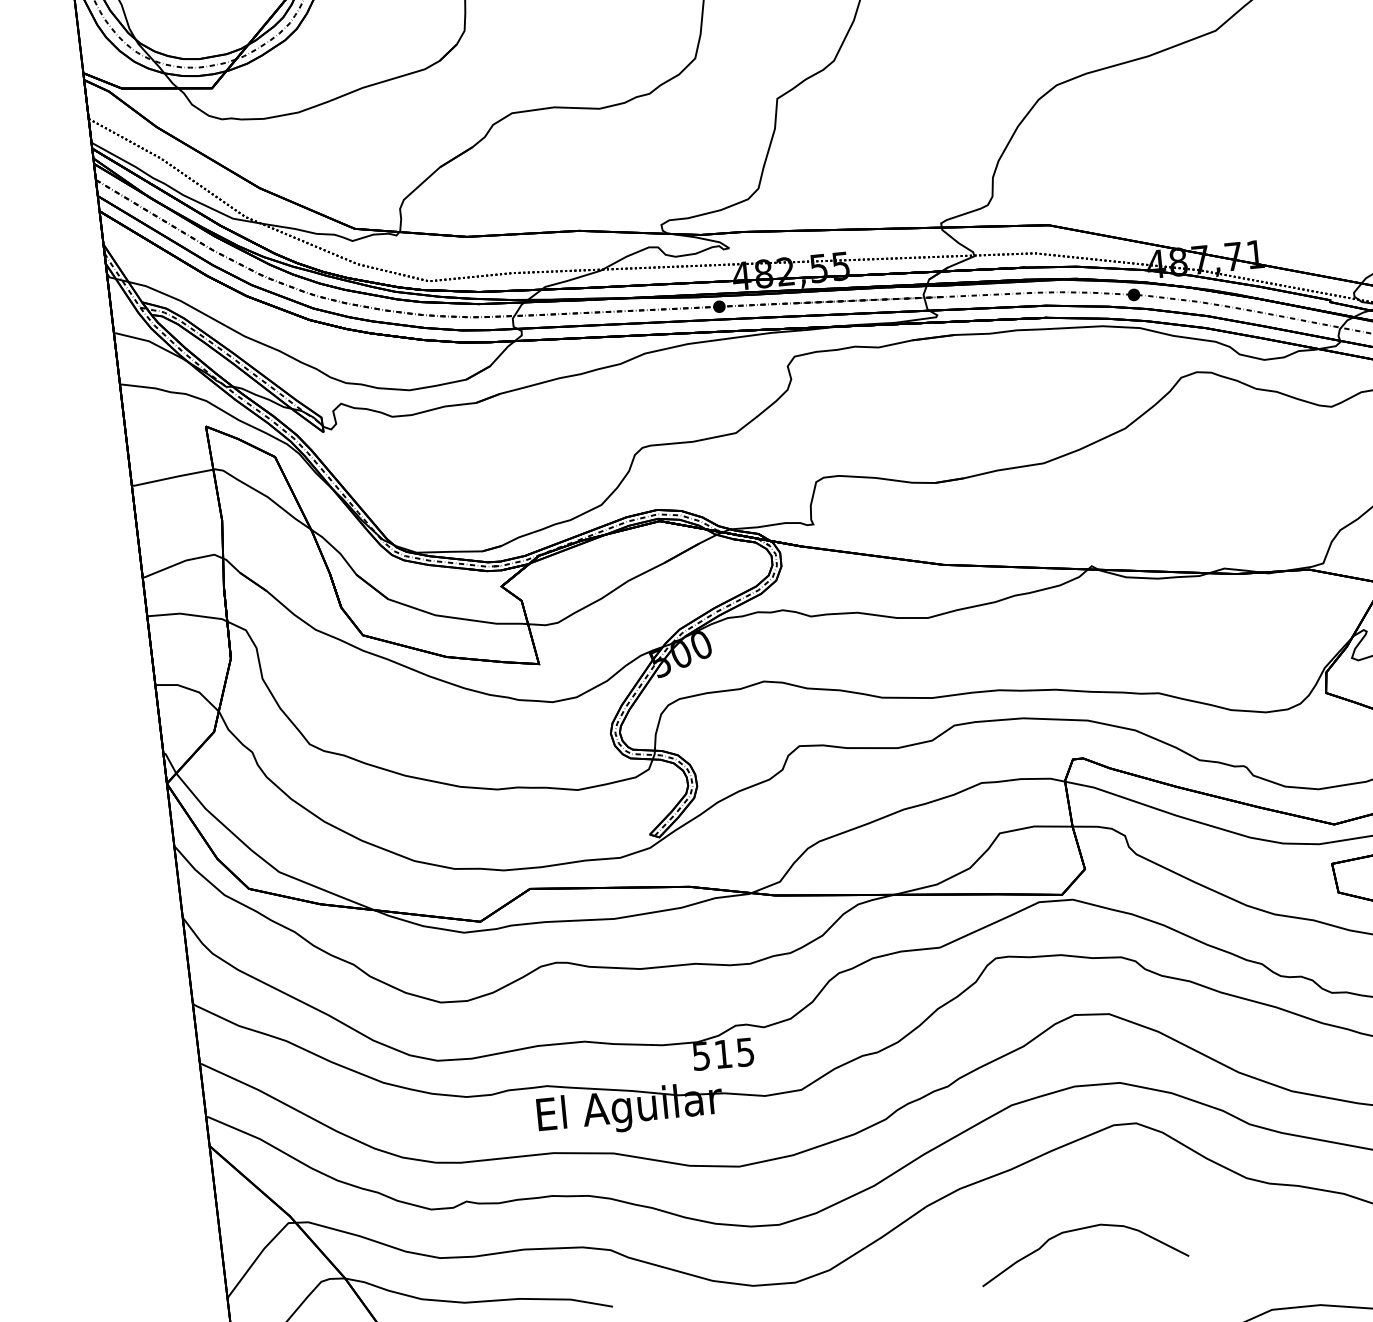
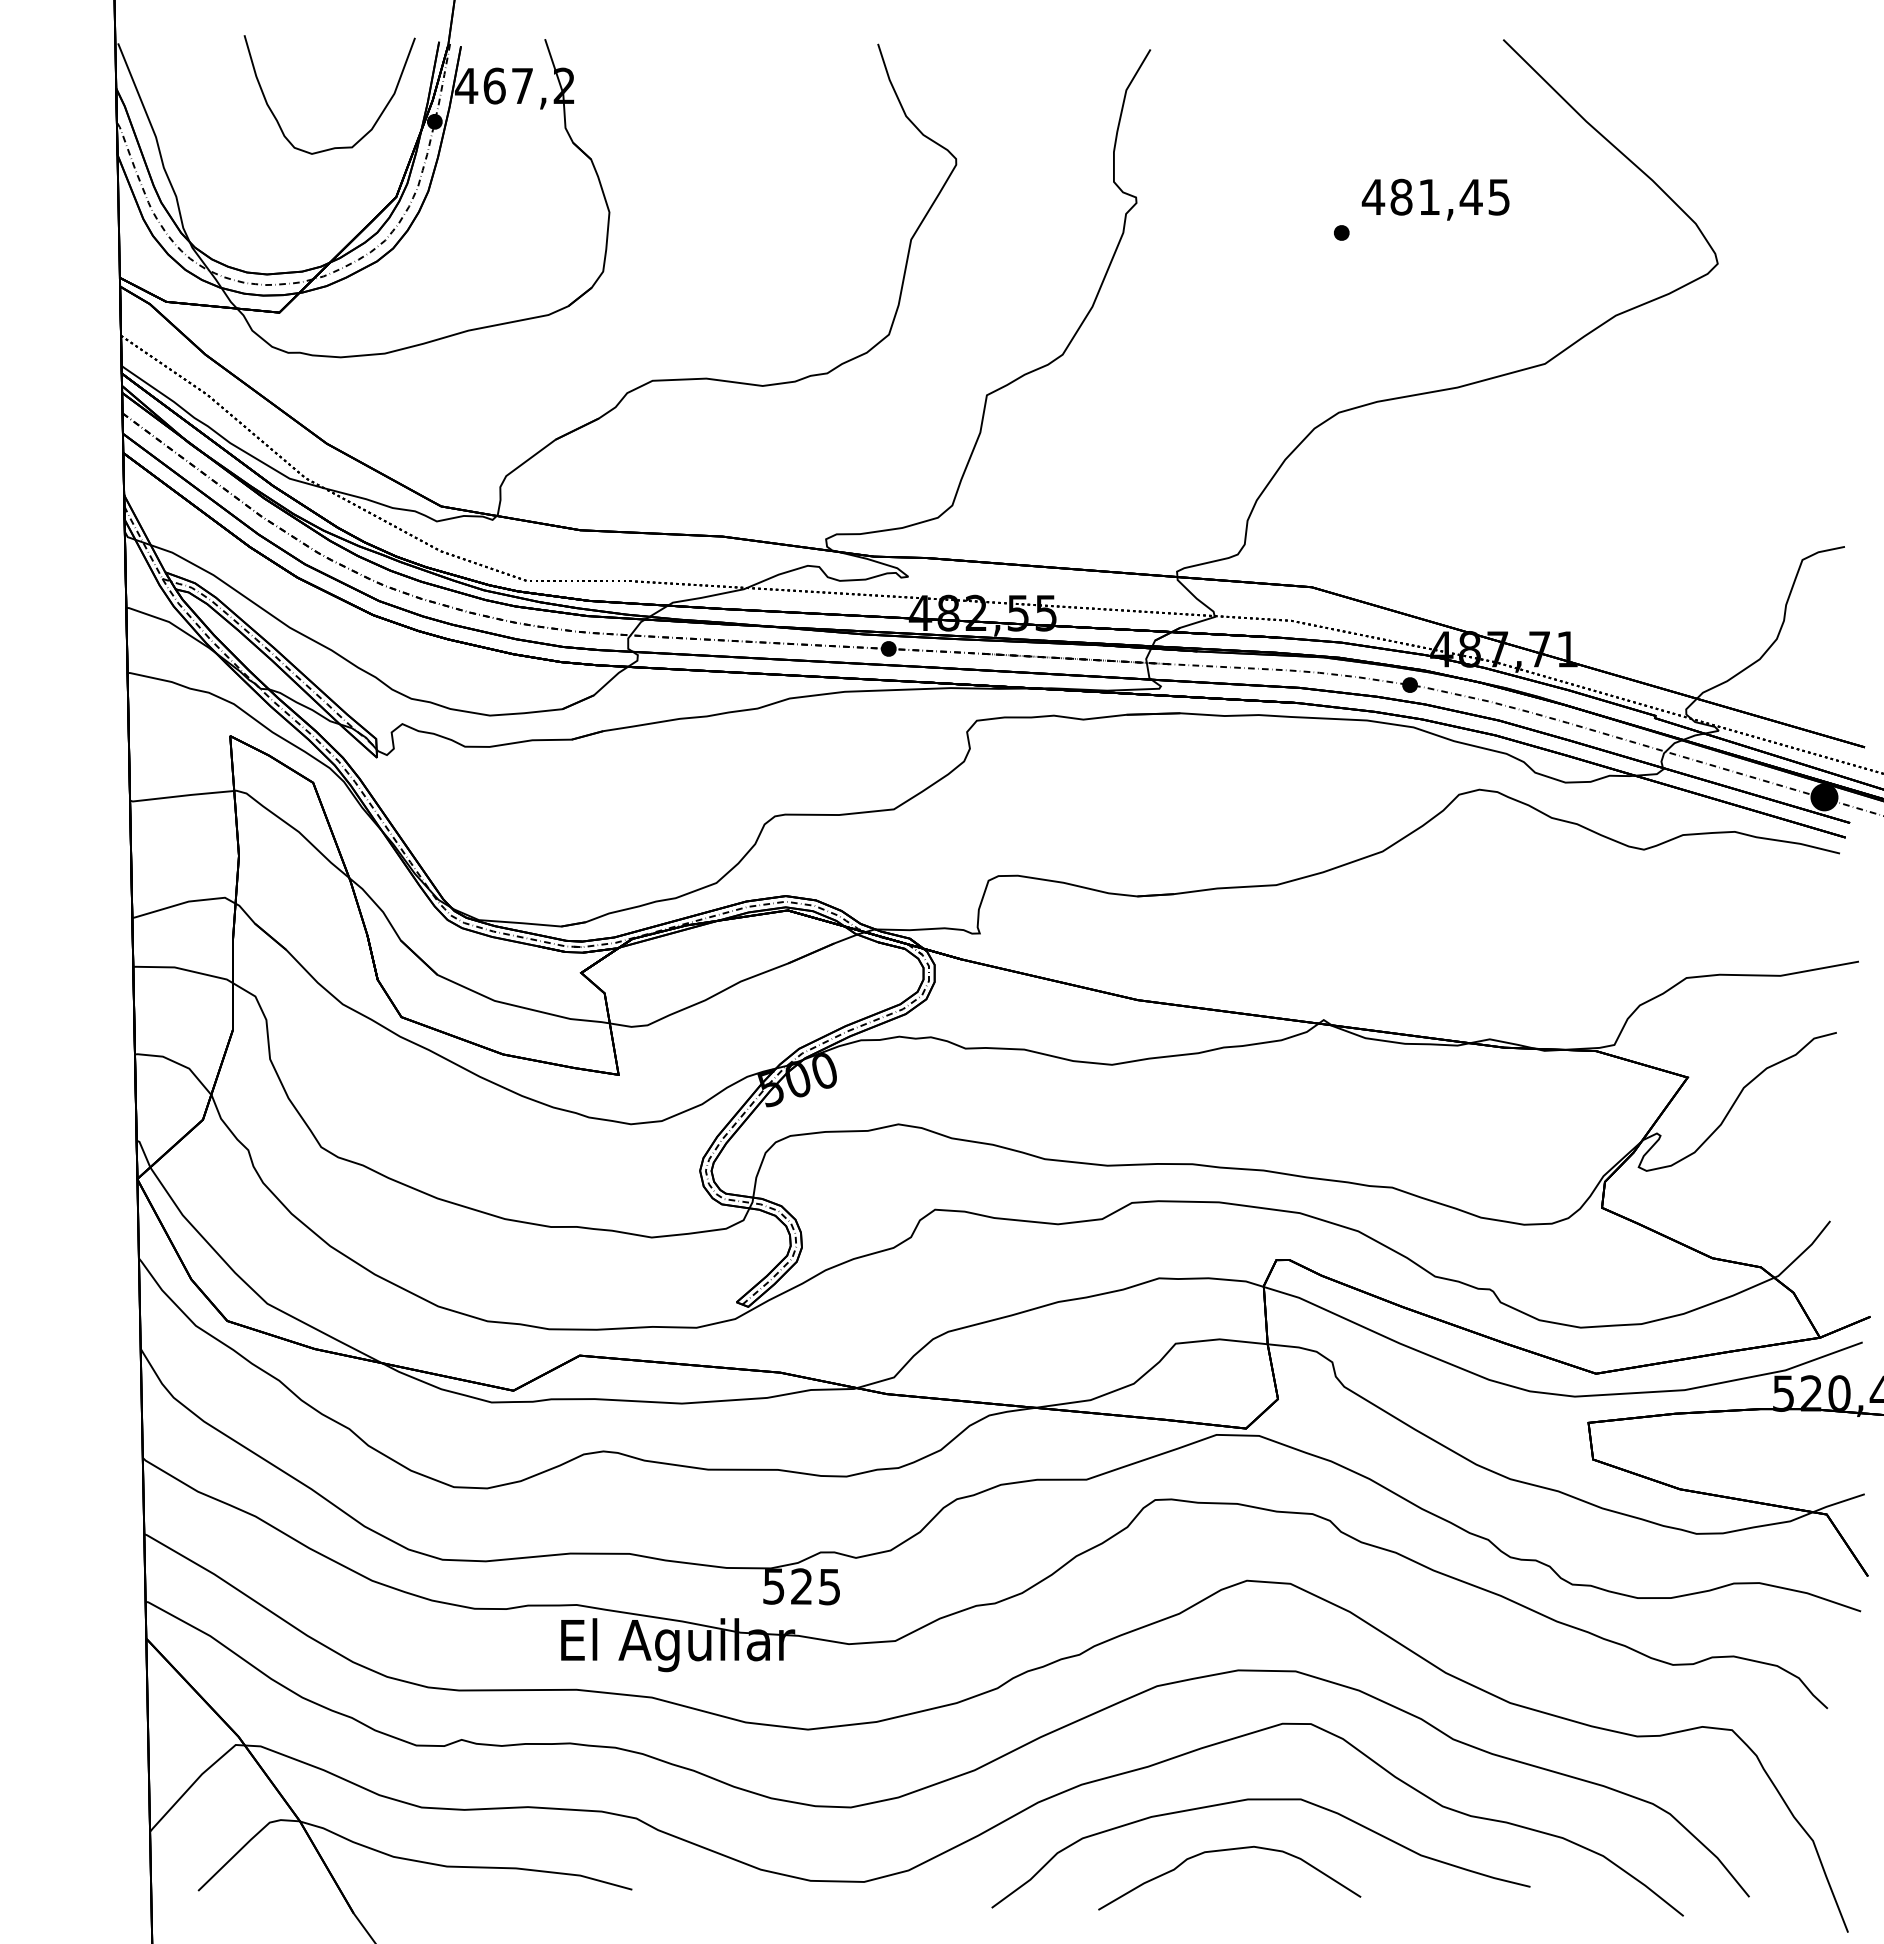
text: (723, 1054) -> (801, 1586), 515 -> 525
curve: (1102, 1187) -> (1260, 1800), added

